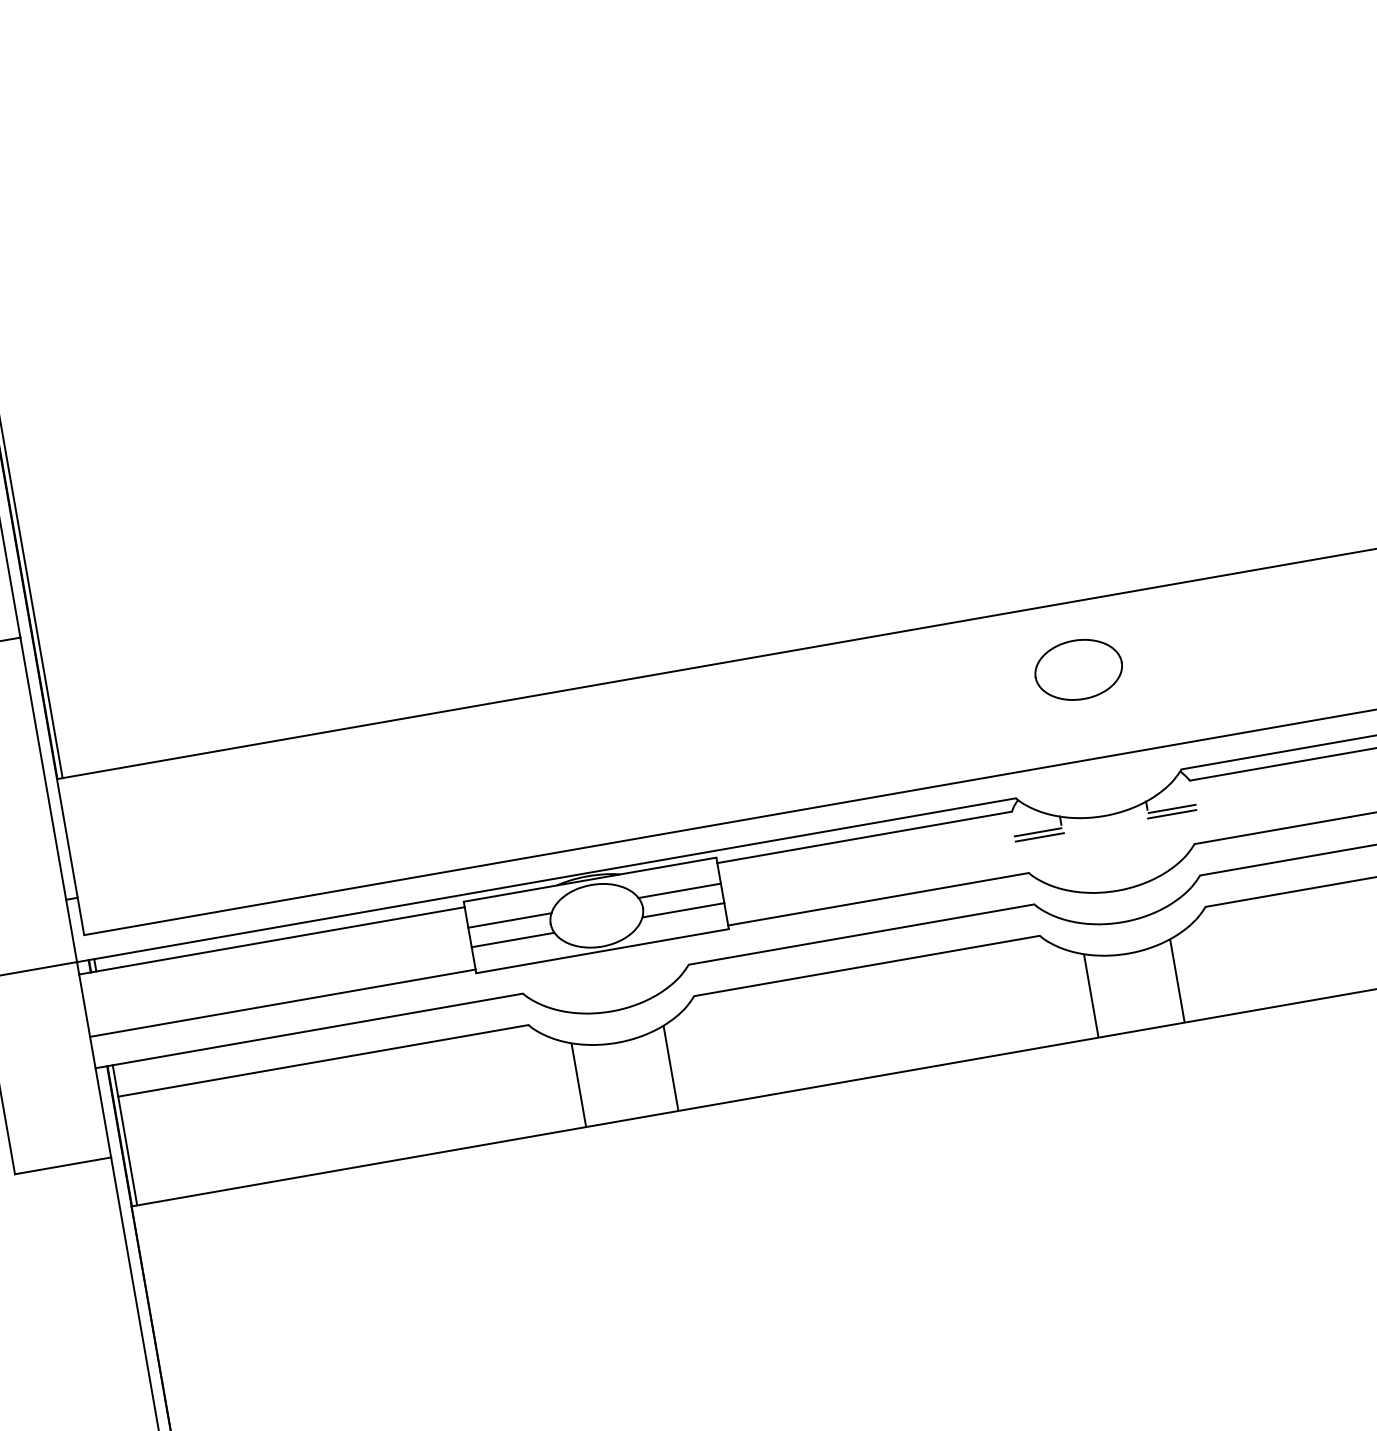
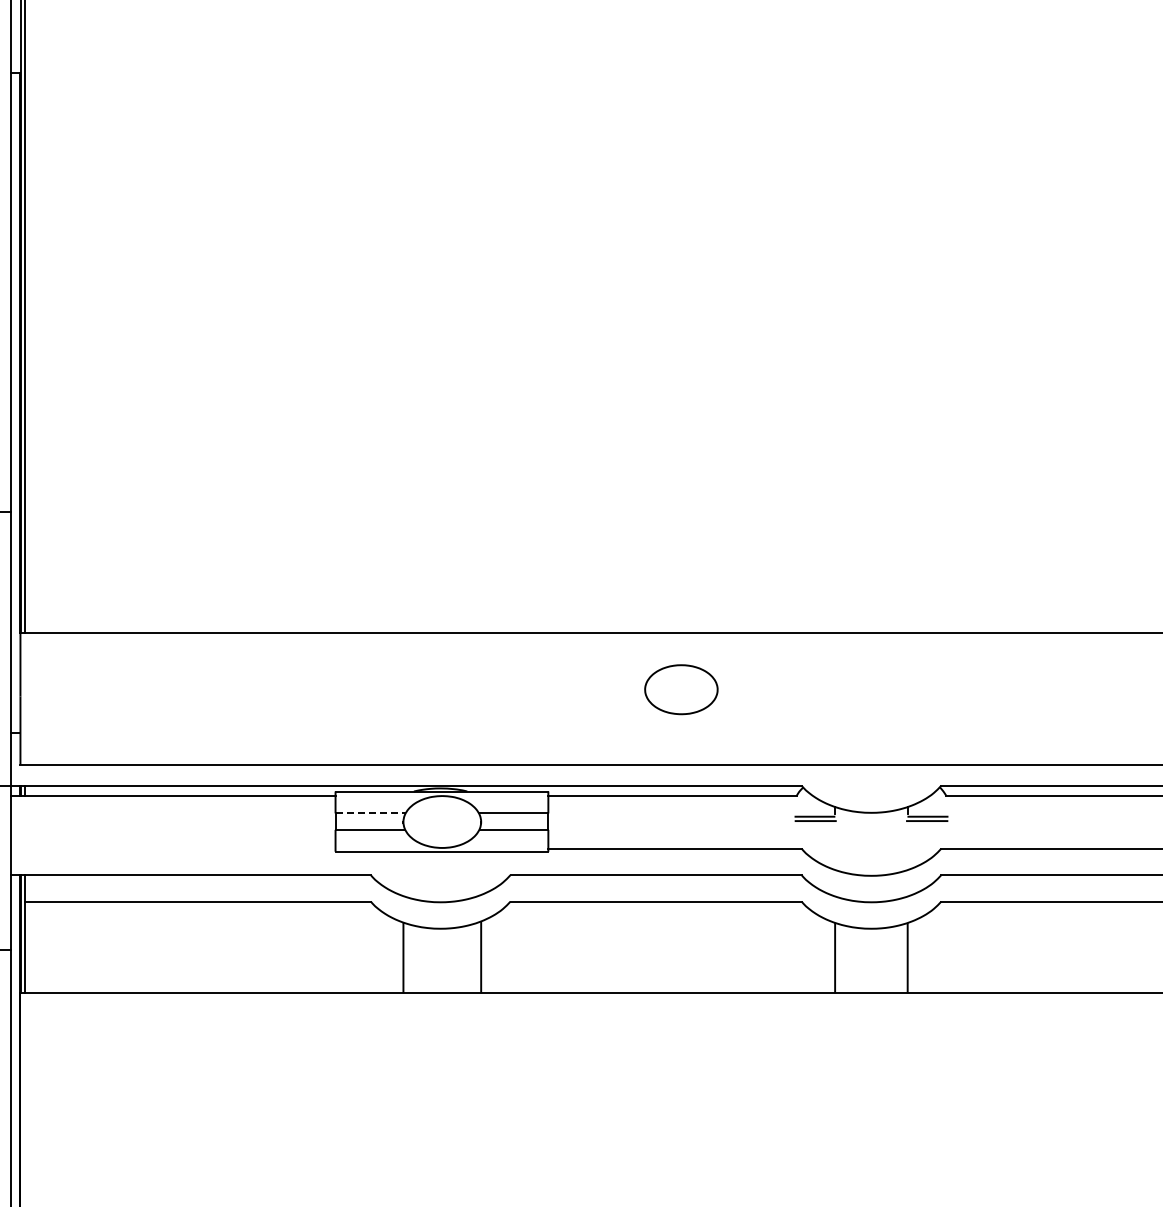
part: (1078, 669) -> (681, 689), moved
line: (511, 920) -> (371, 813), solid -> dashed
line: (282, 1003) -> (172, 848), removed

